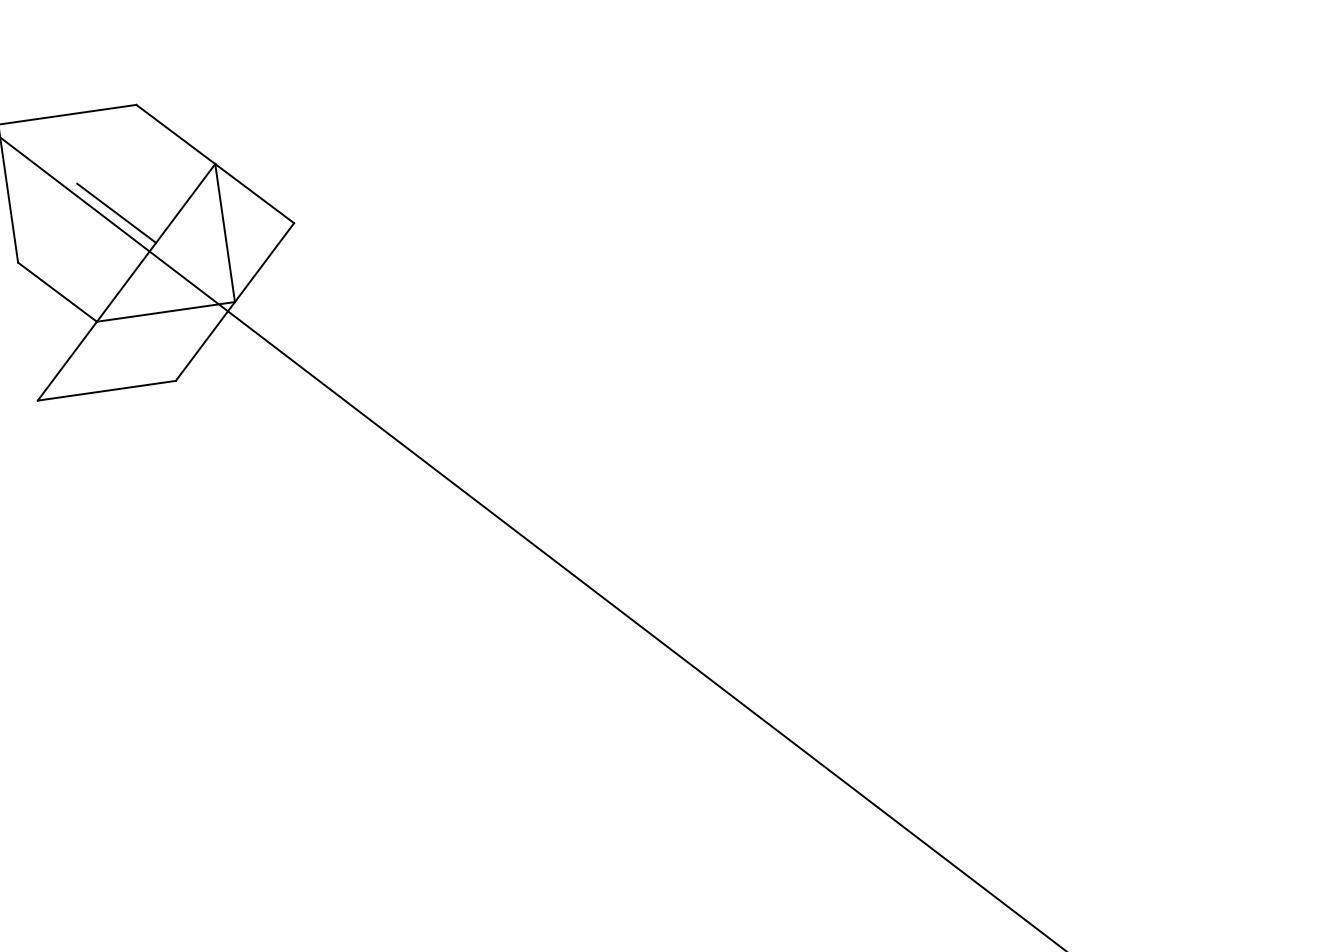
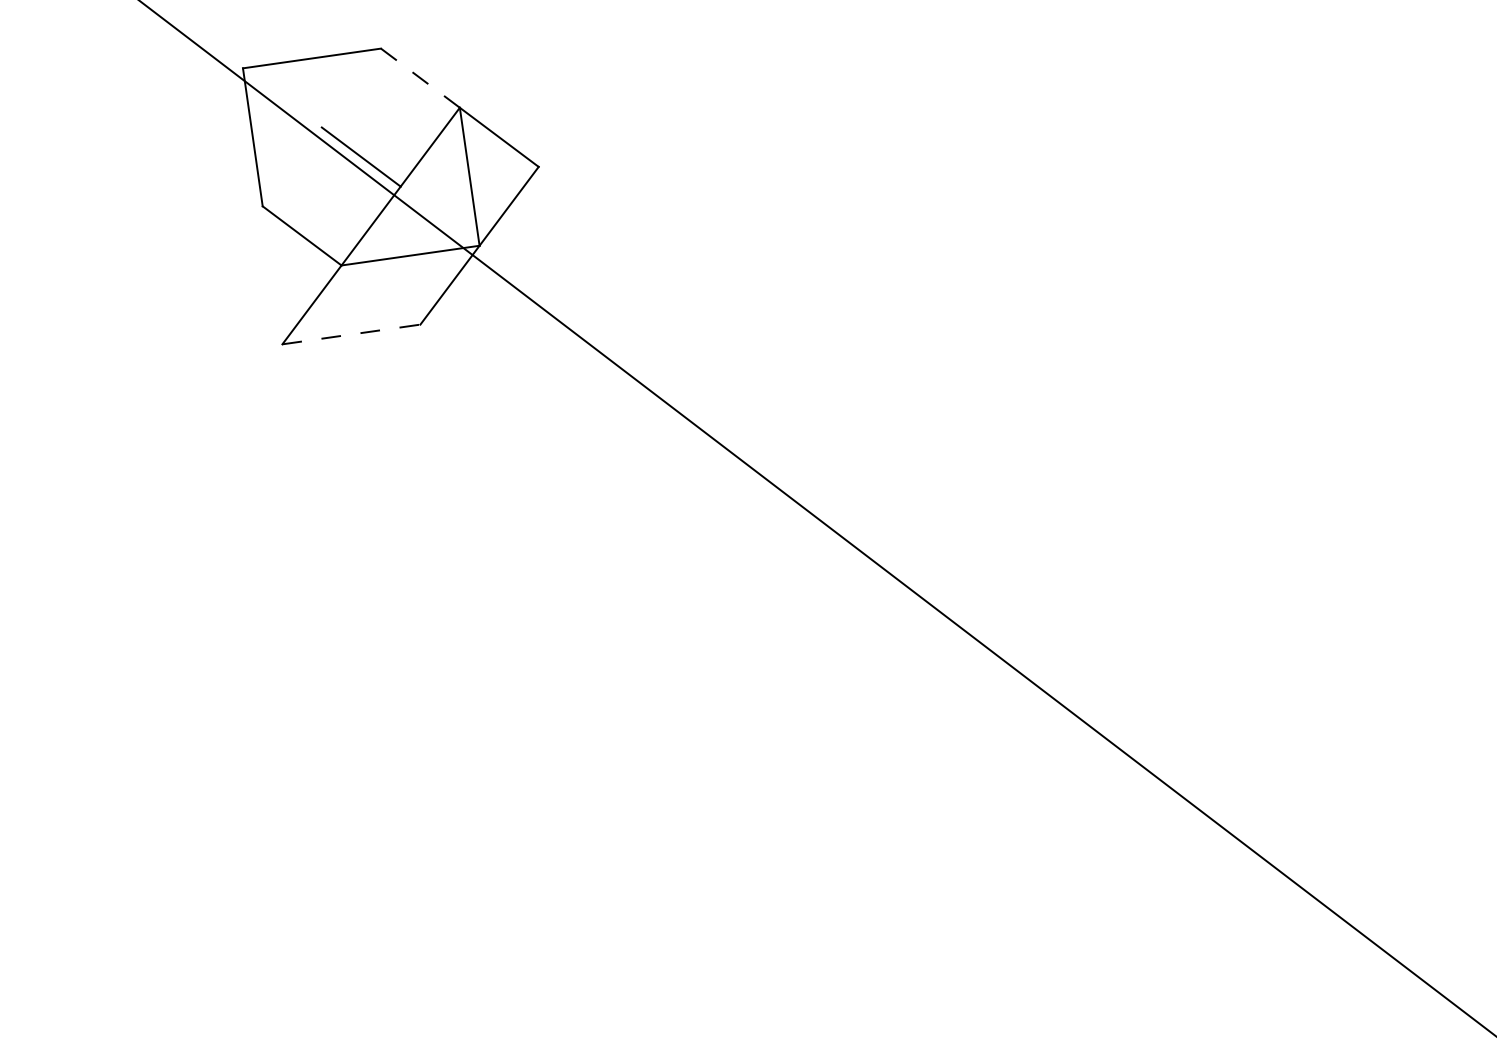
line: (175, 133) -> (420, 77), solid -> dashed
line: (106, 390) -> (351, 334), solid -> dashed

